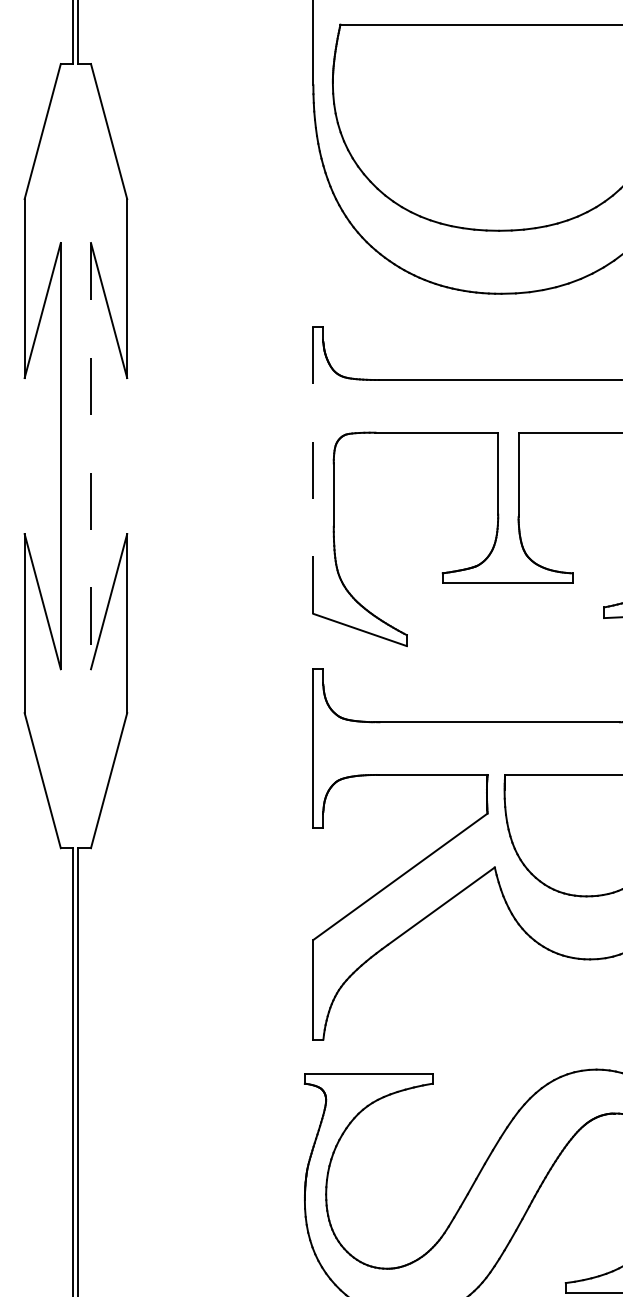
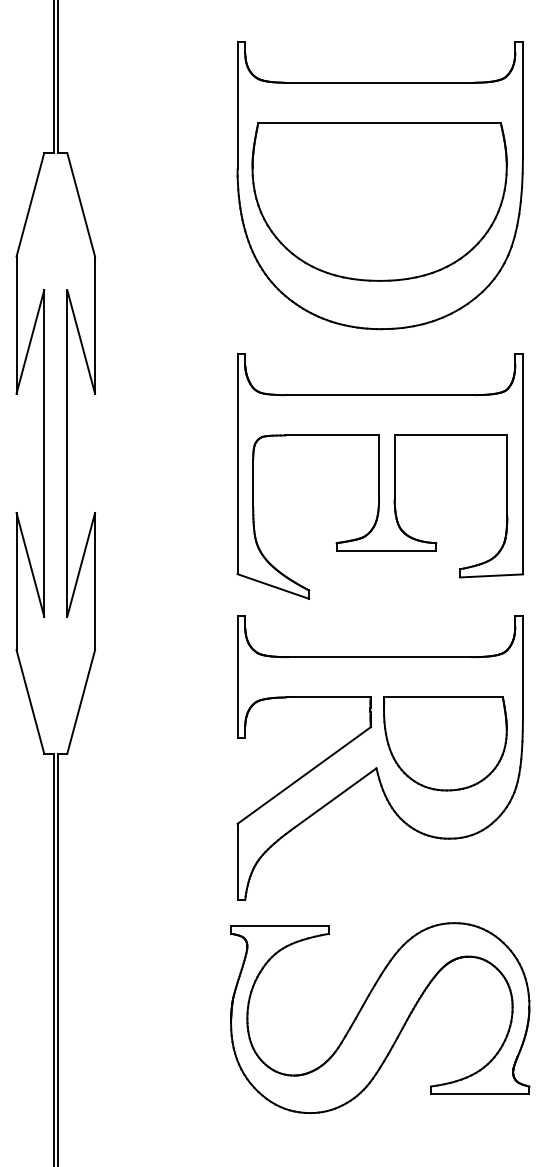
line: (91, 456) -> (67, 453), dashed -> solid
line: (313, 470) -> (237, 464), dashed -> solid

